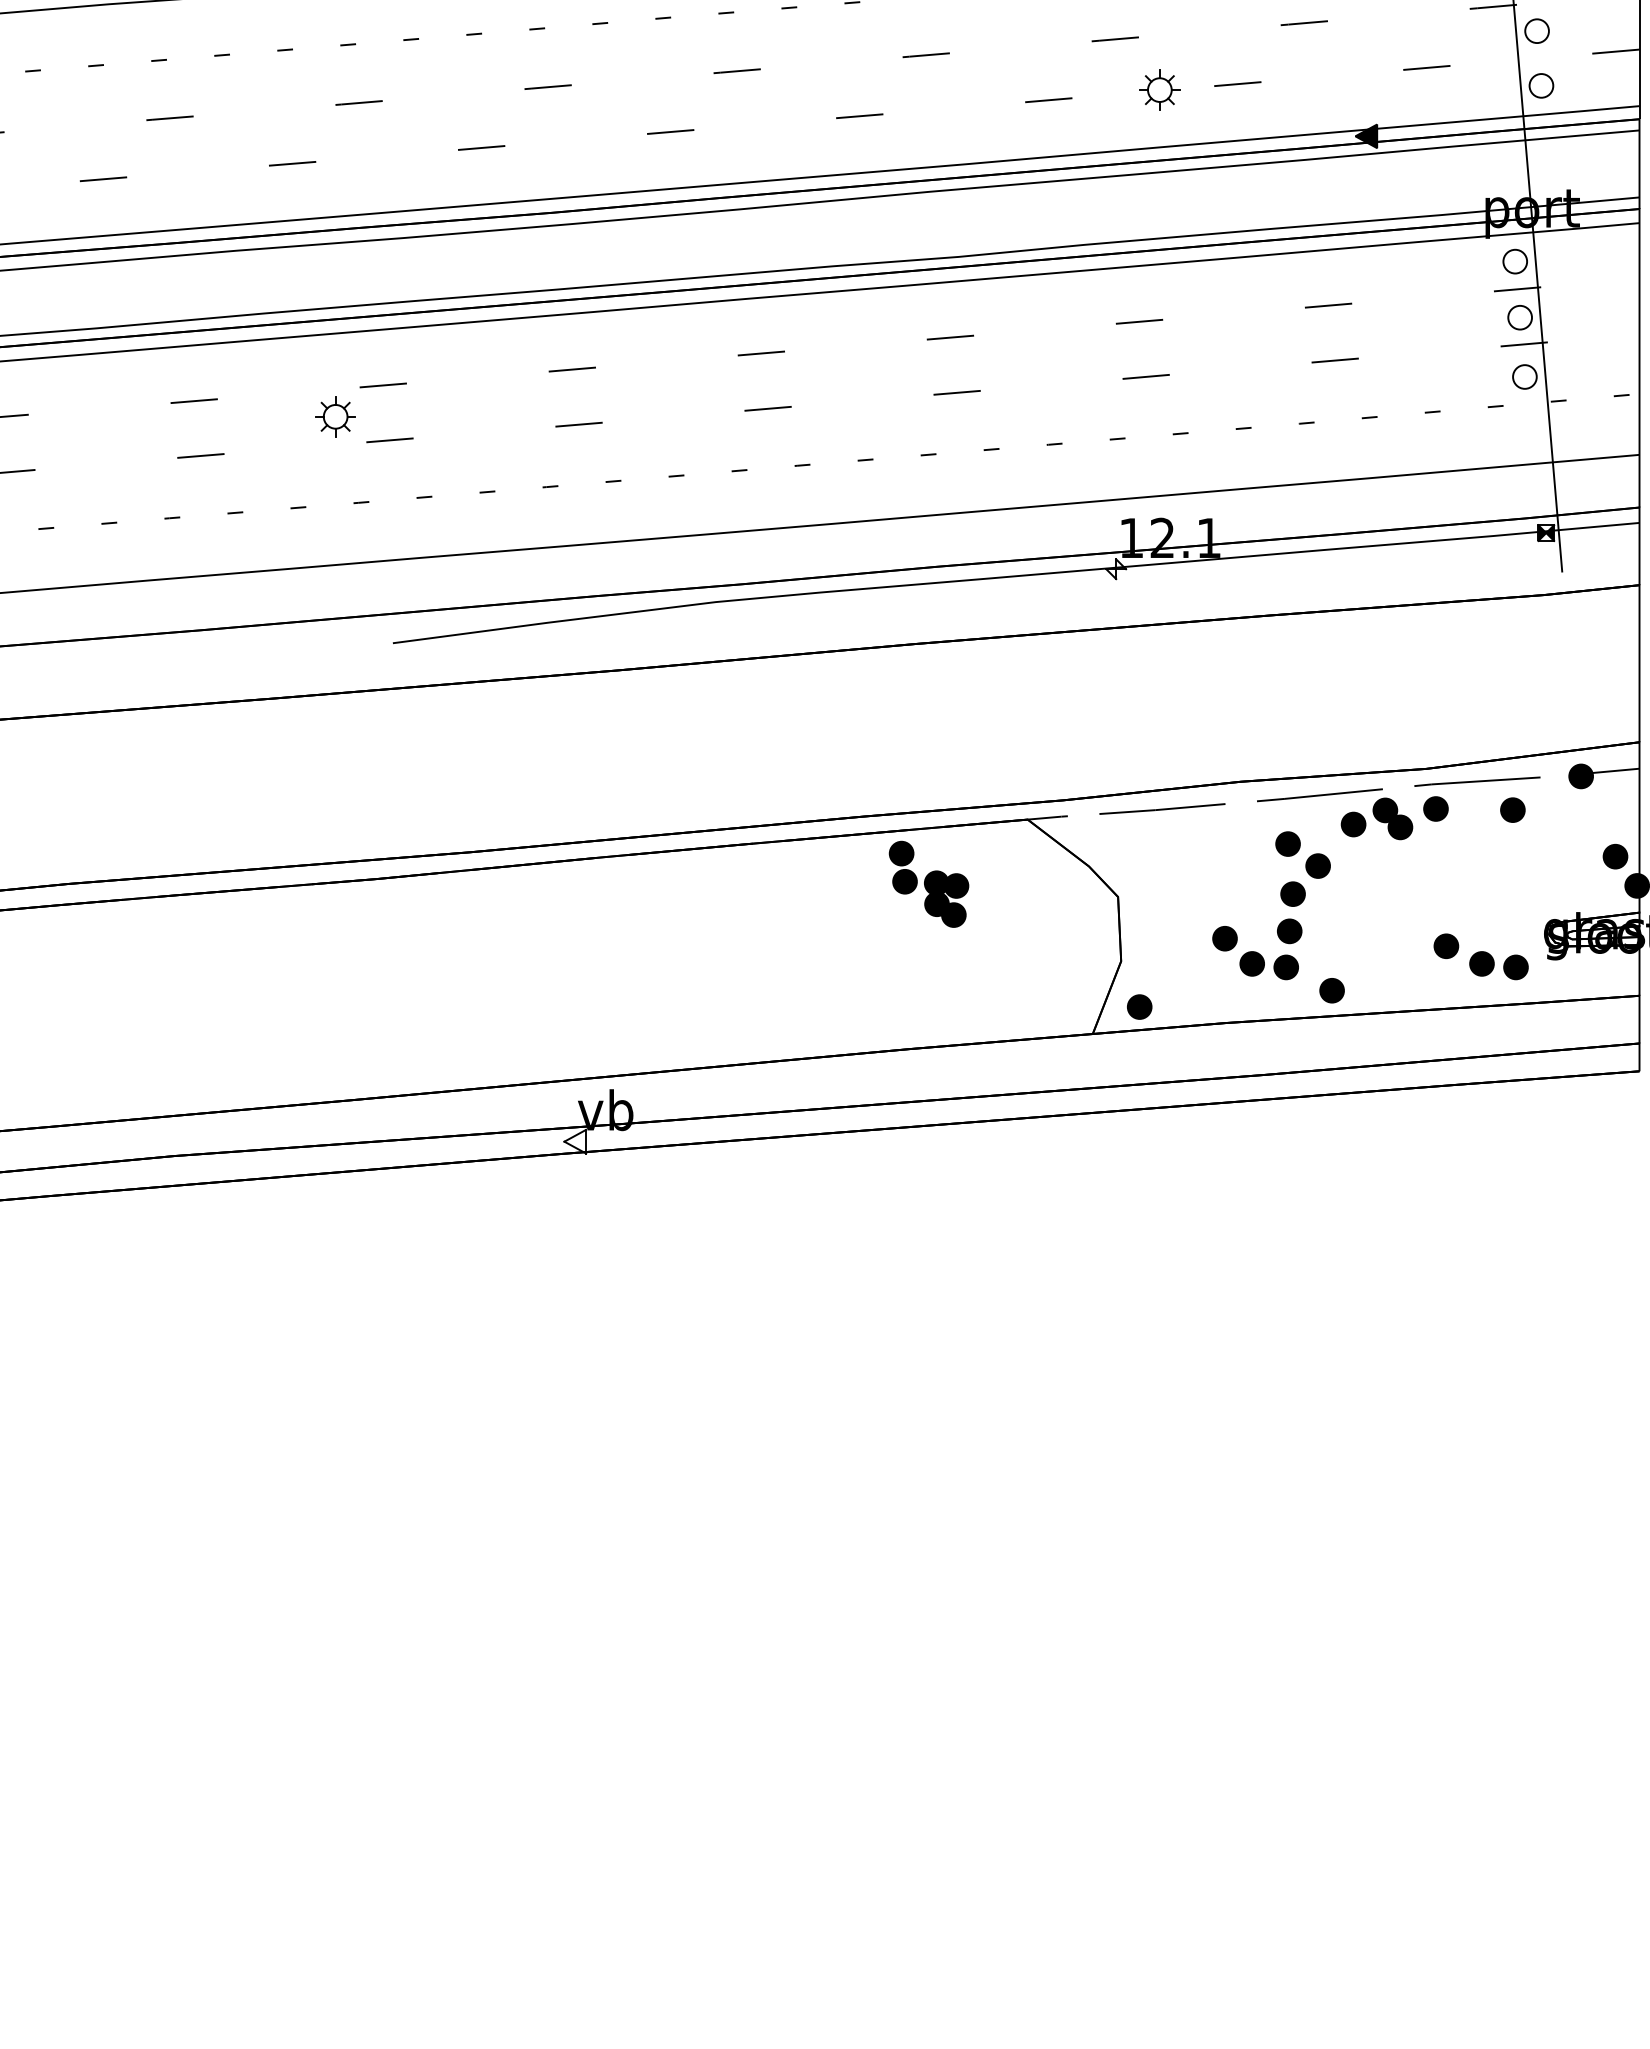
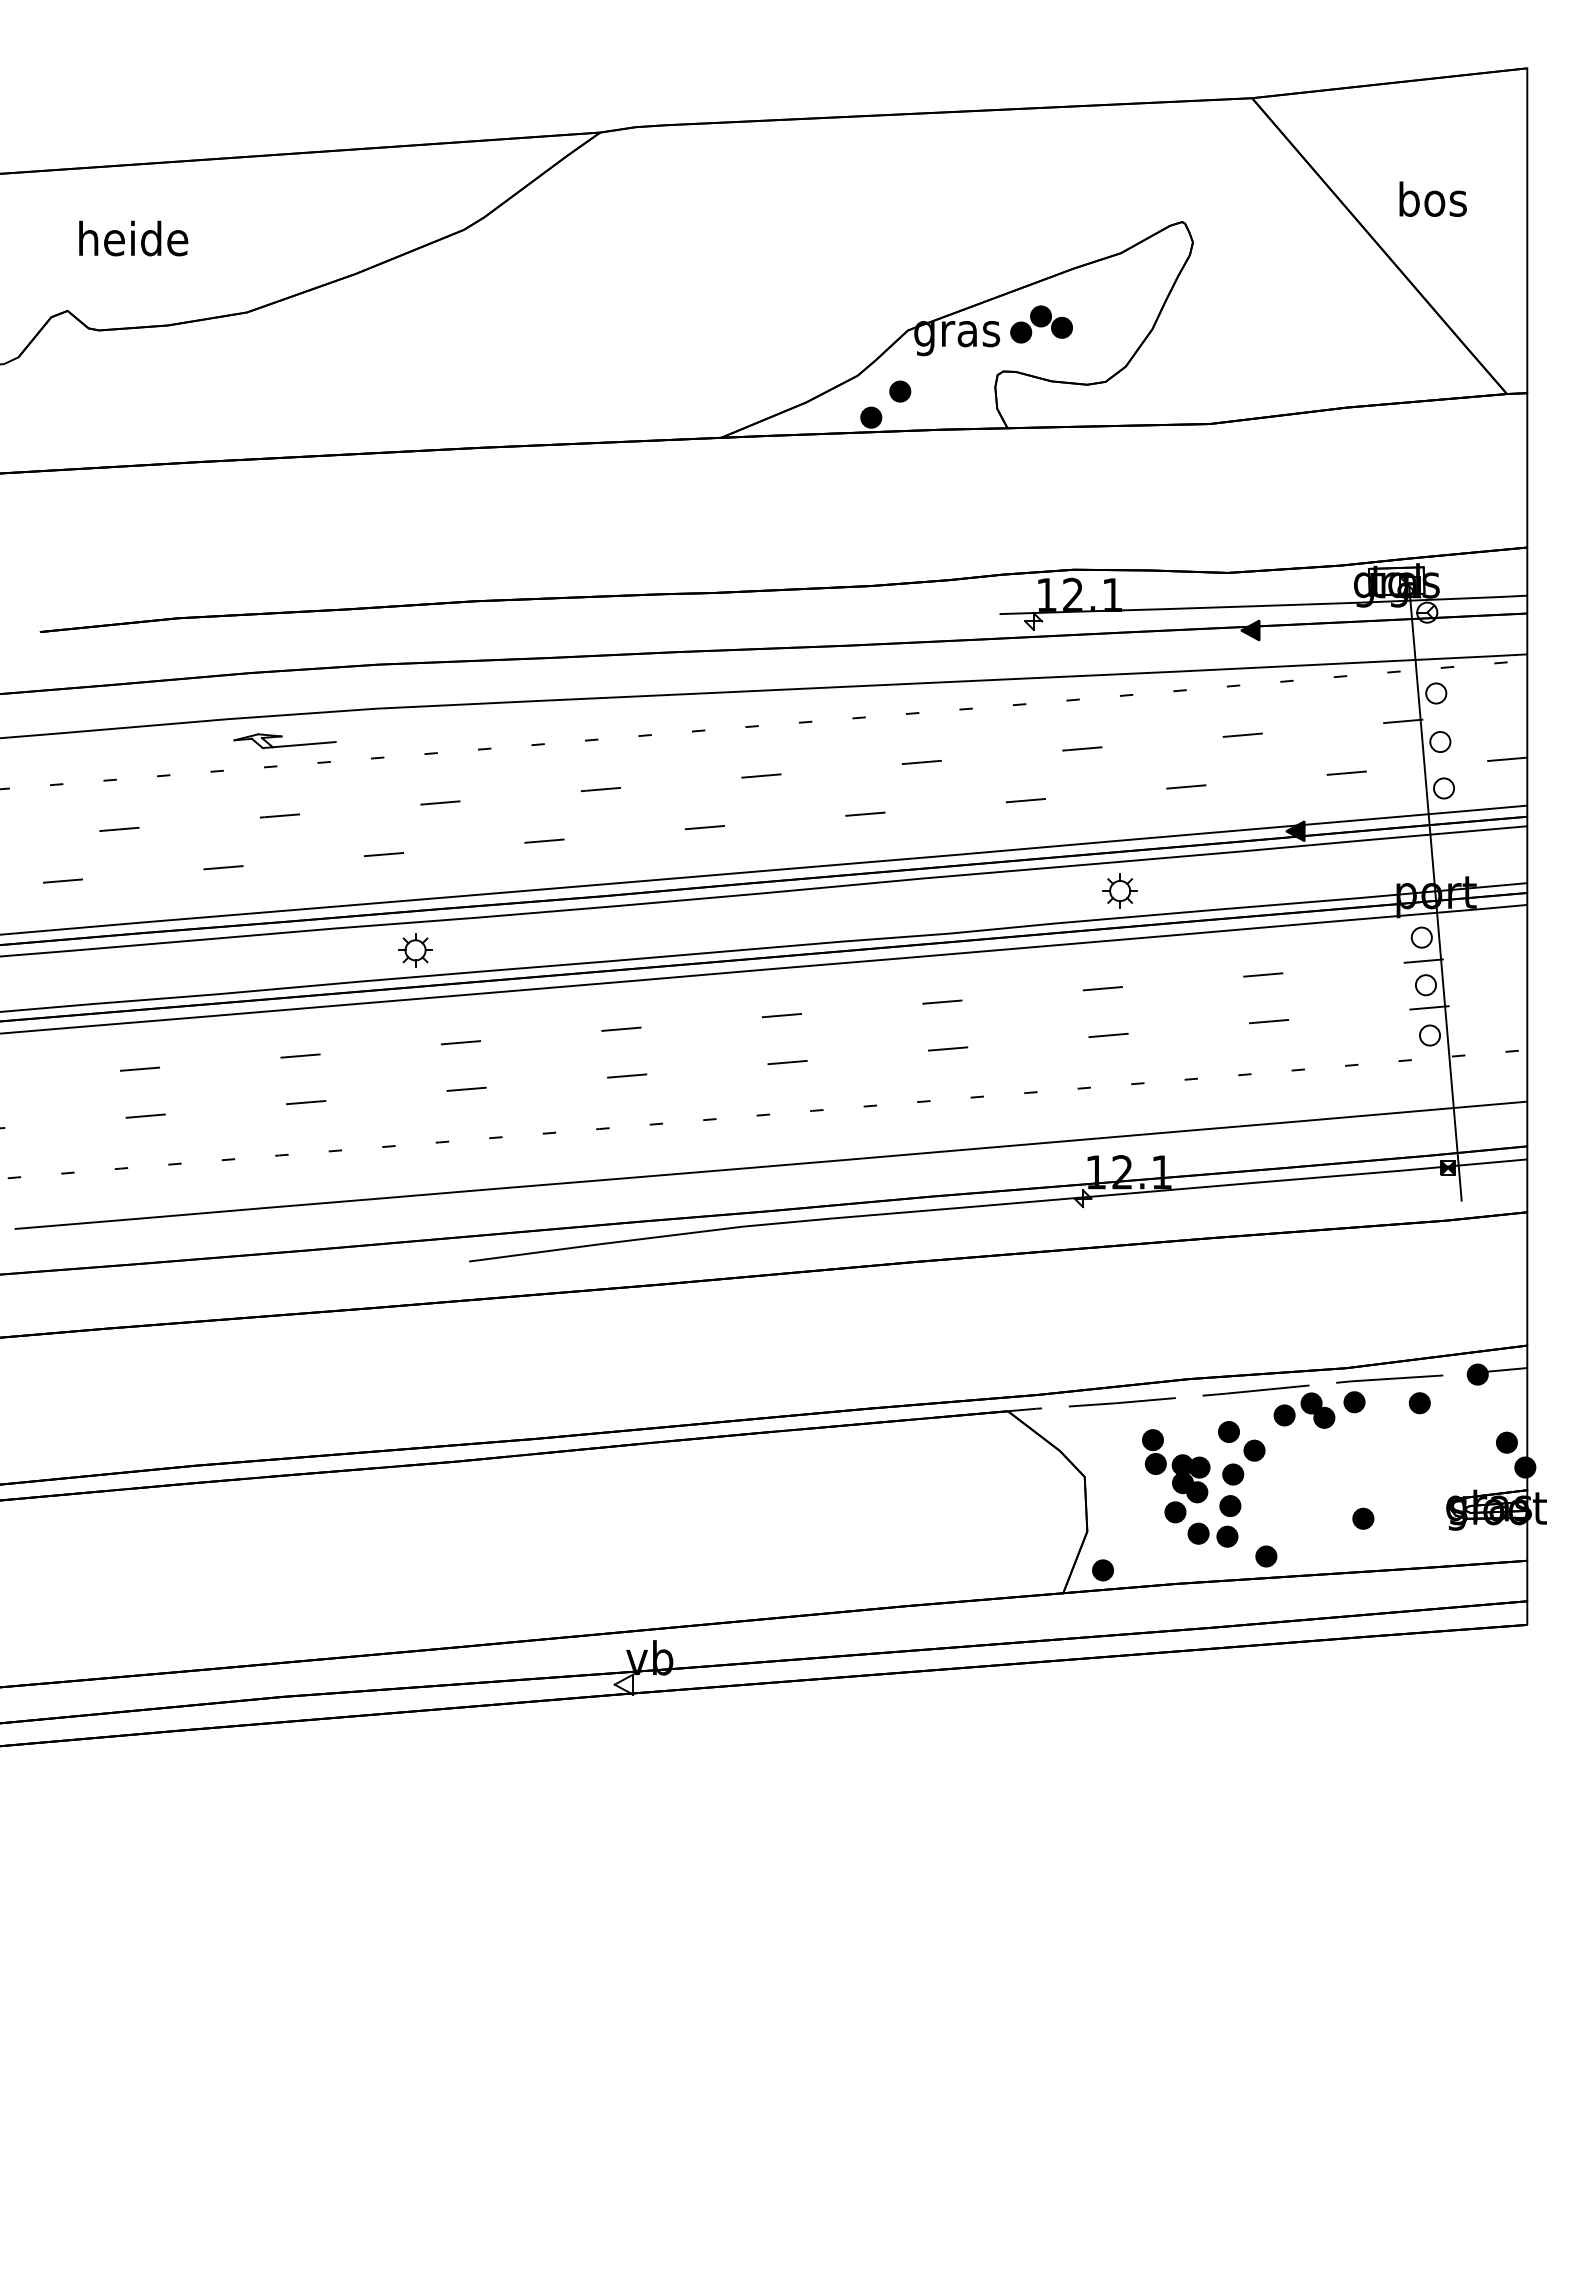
part: (175, 30) -> (284, 741), added
part: (1159, 89) -> (1119, 890), moved
part: (335, 416) -> (415, 950), moved
part: (929, 884) -> (1176, 1466), moved
part: (1498, 964) -> (1407, 1534), removed

